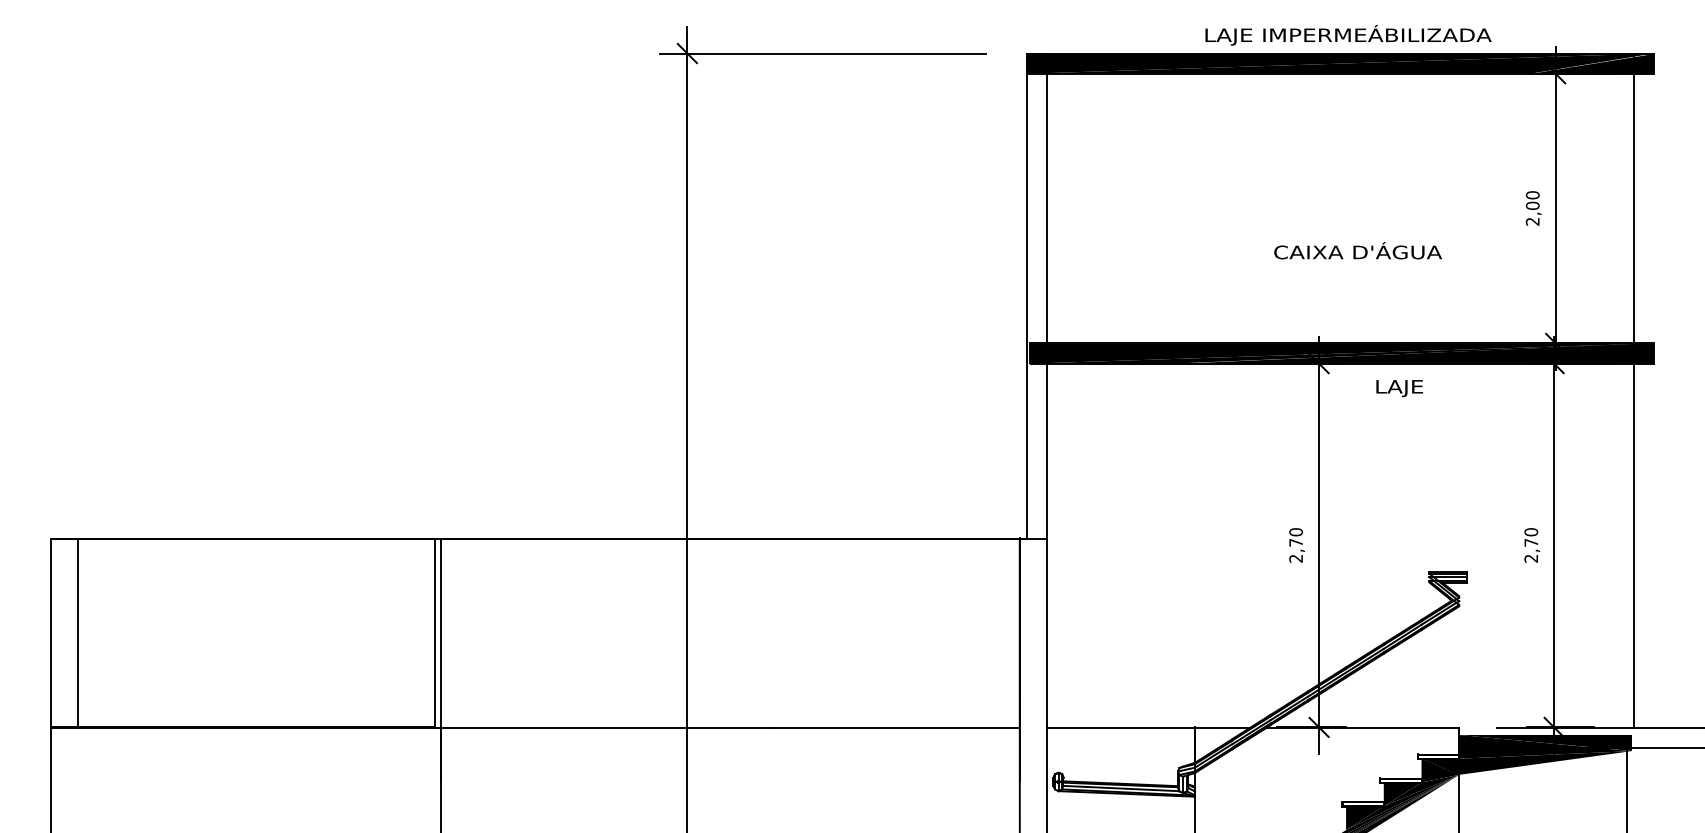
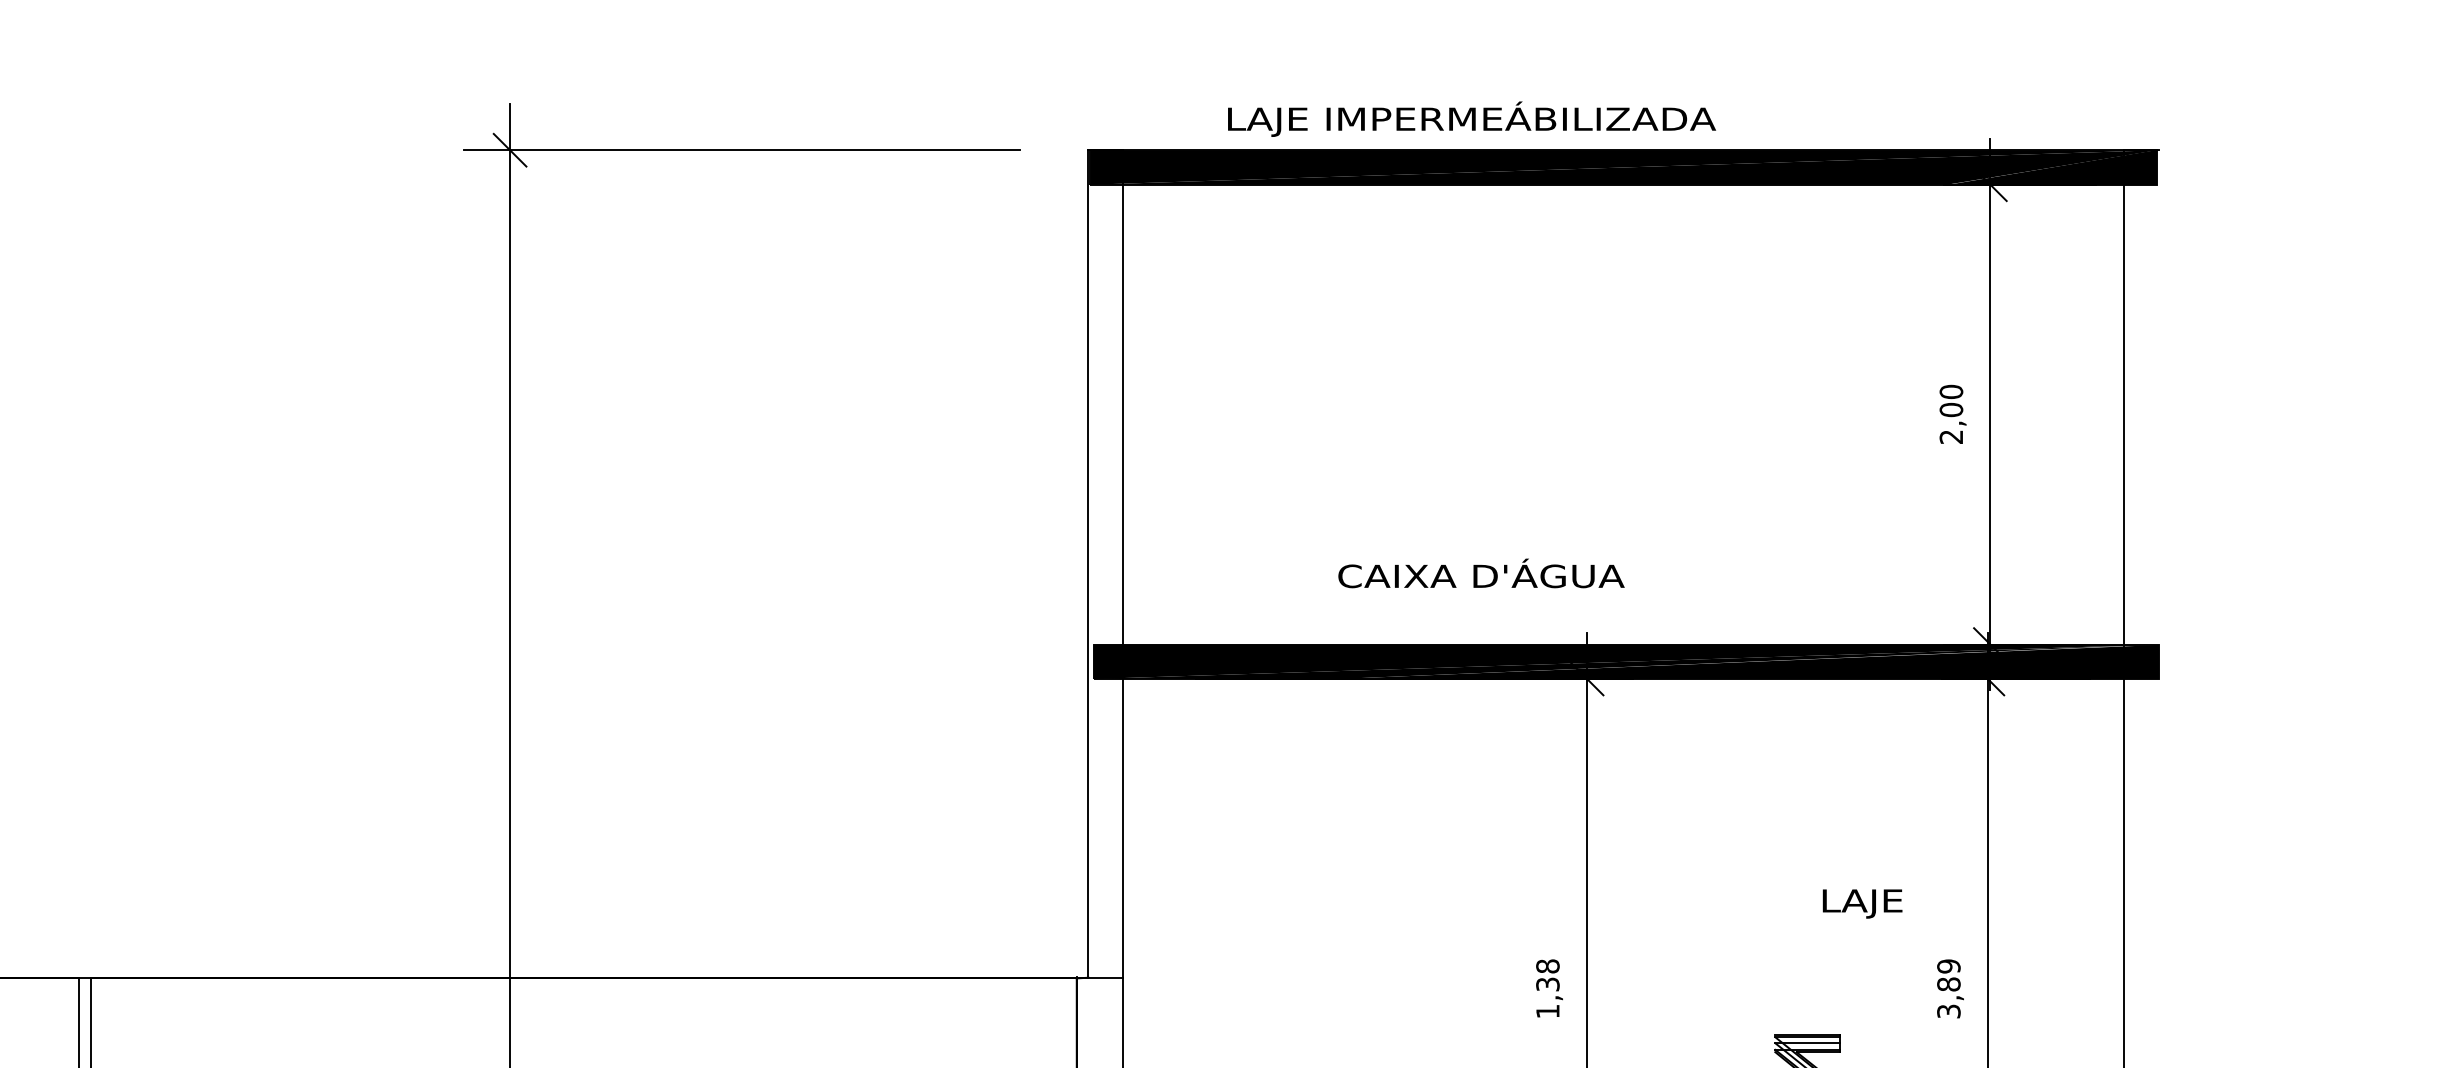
text: (1348, 35) -> (1471, 119), moved
text: (1357, 250) -> (1480, 573), moved
text: (1399, 388) -> (1862, 903), moved
text: (1296, 545) -> (1548, 989), 2,70 -> 1,38
text: (1531, 545) -> (1949, 989), 2,70 -> 3,89

